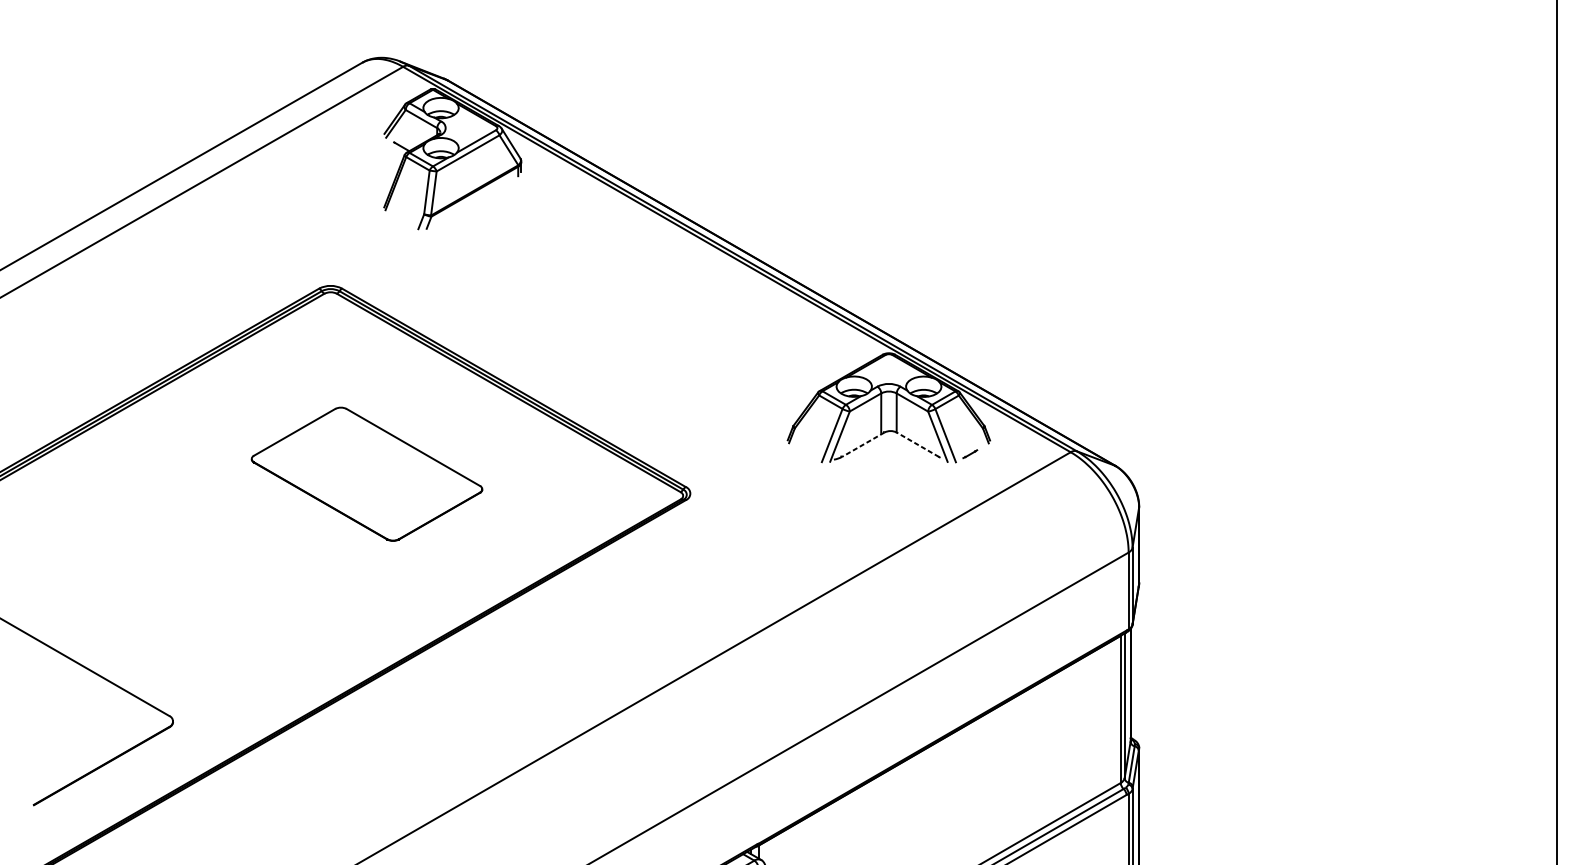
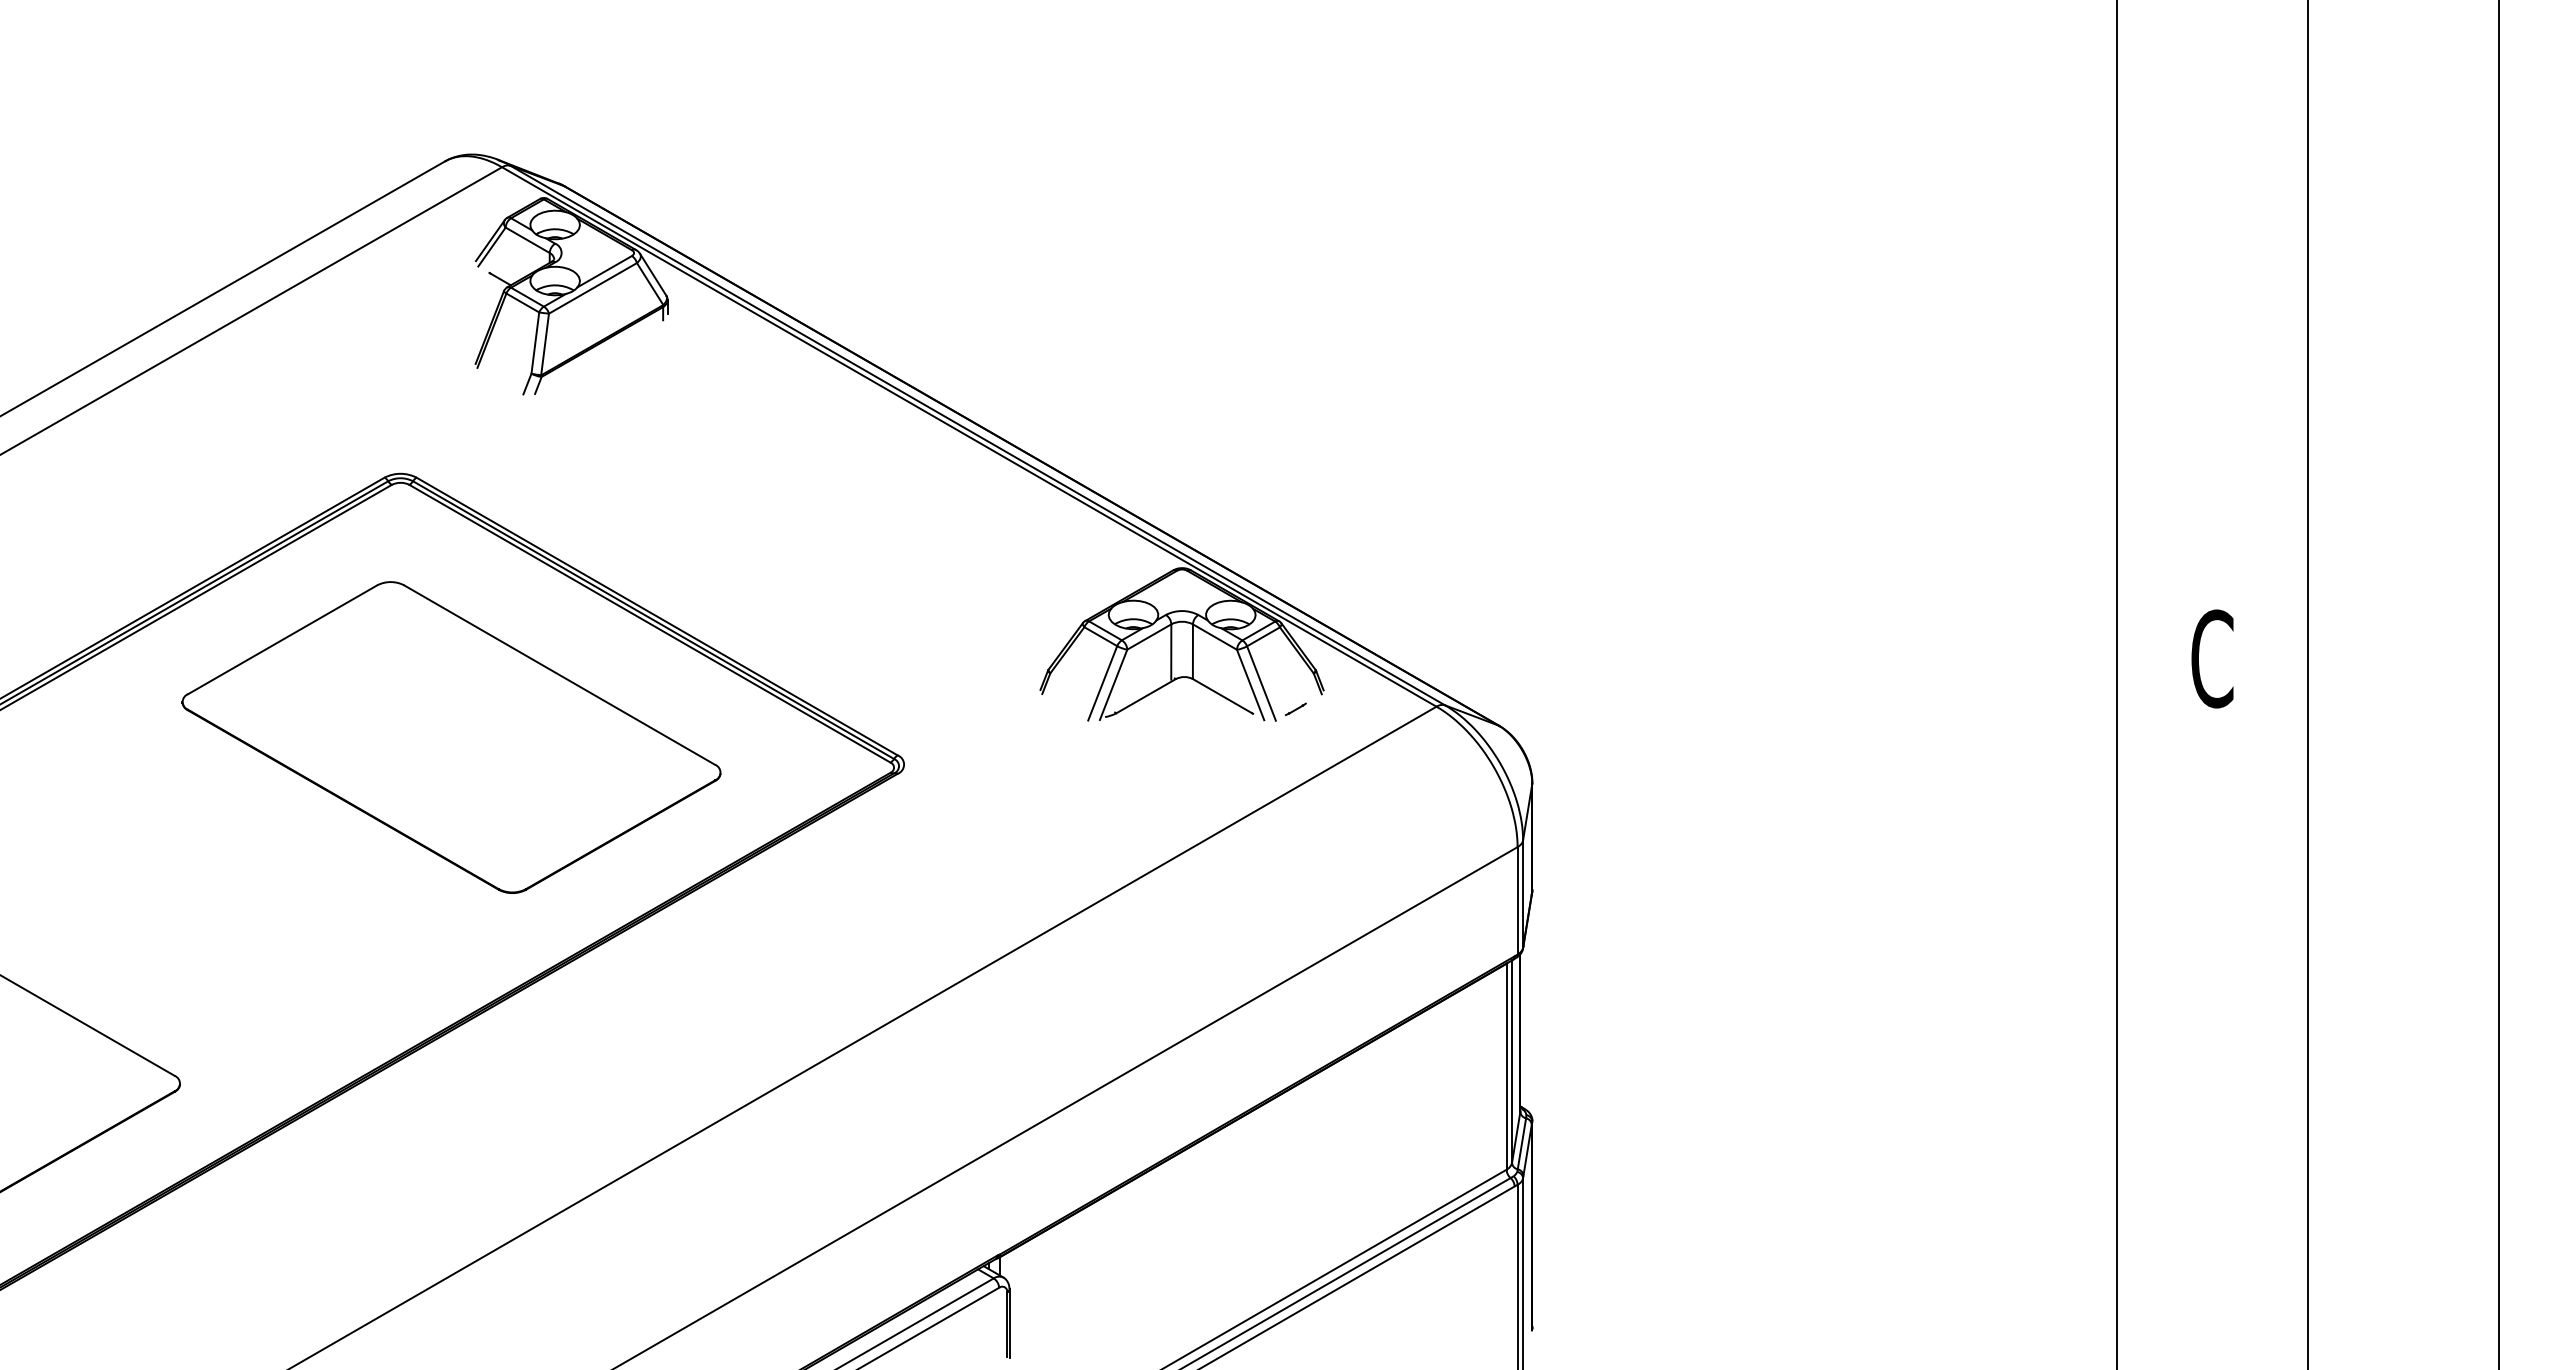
line: (862, 444) -> (1145, 696), dashed -> solid
line: (917, 444) -> (1222, 695), dashed -> solid
part: (367, 474) -> (451, 737), size x1.67

